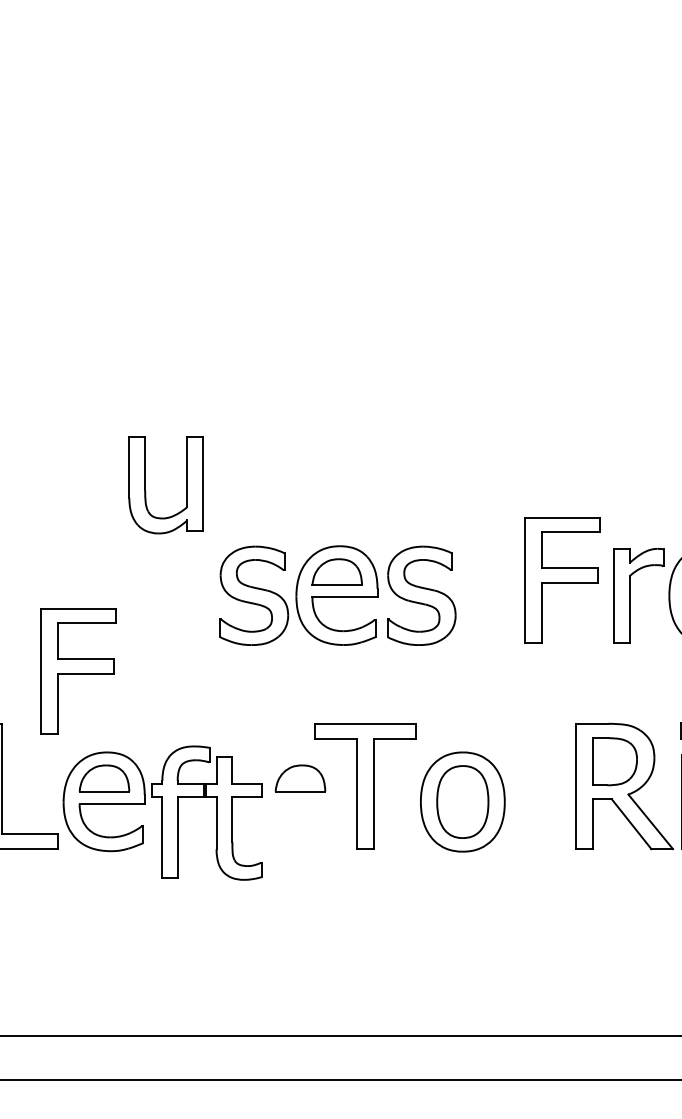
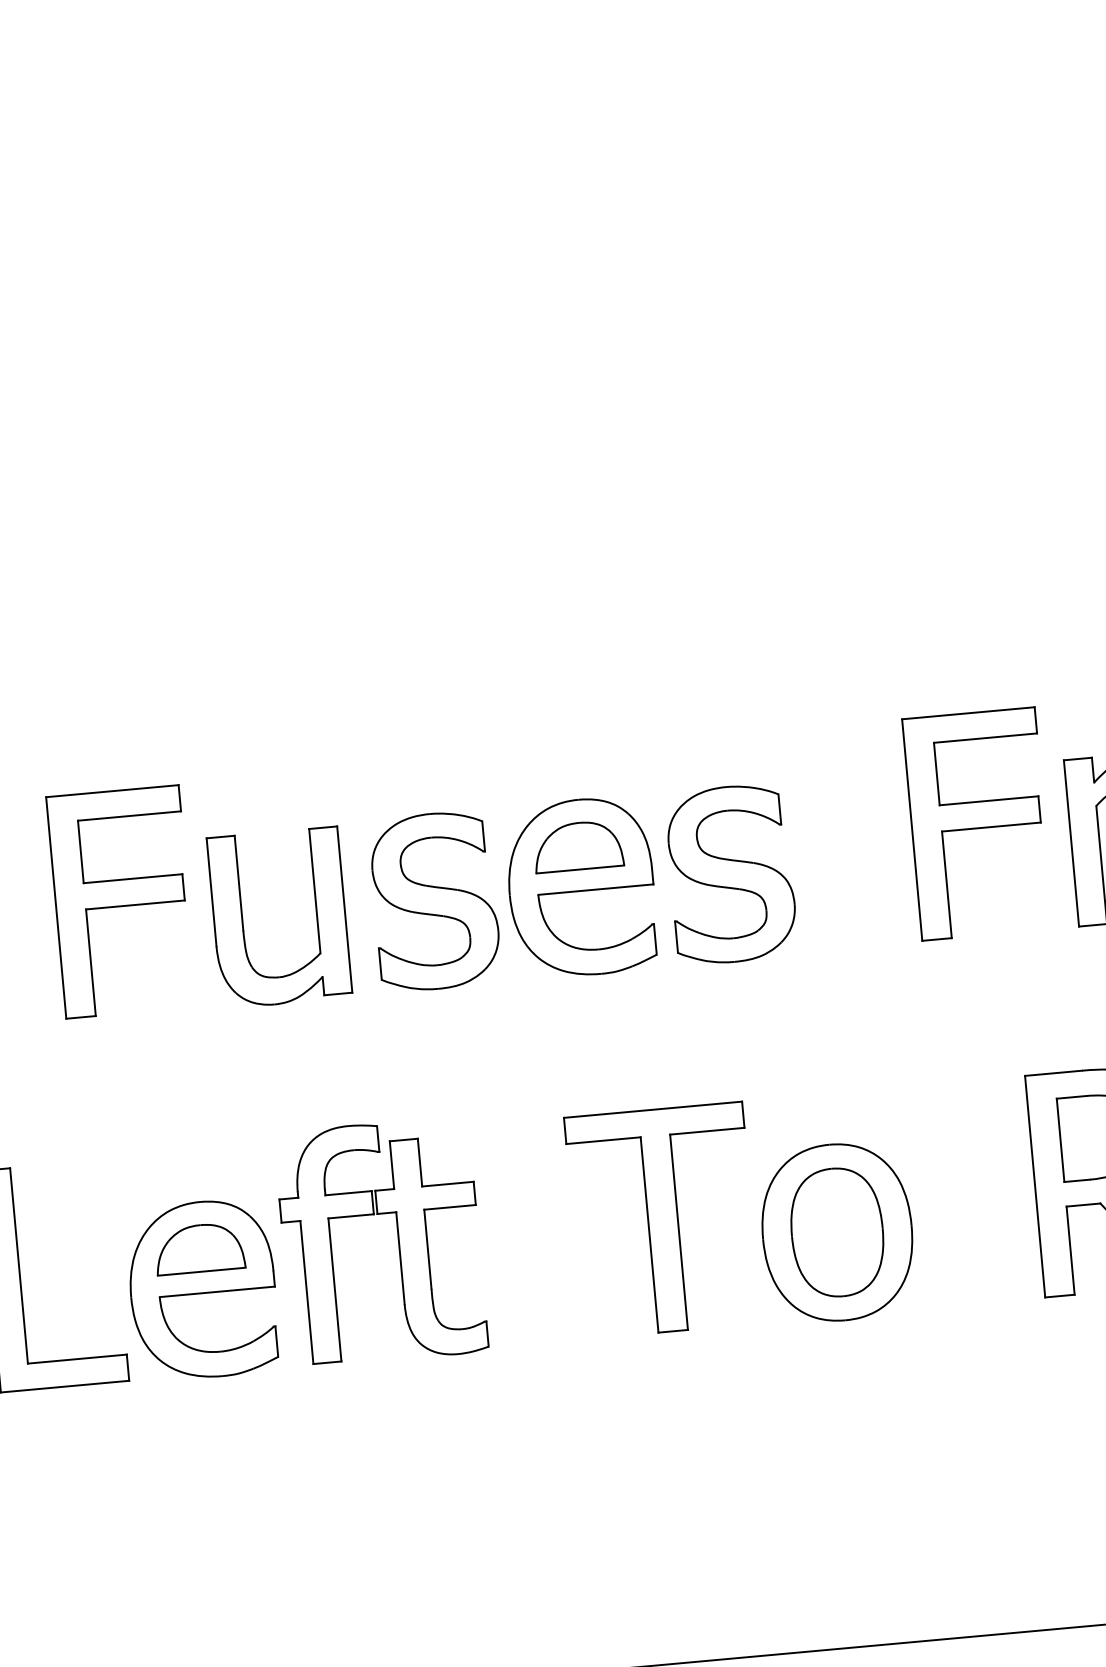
part: (146, 491) -> (245, 932), moved
part: (78, 671) -> (121, 902), moved
part: (300, 778) -> (546, 1216), removed
part: (216, 812) -> (398, 1239), moved

